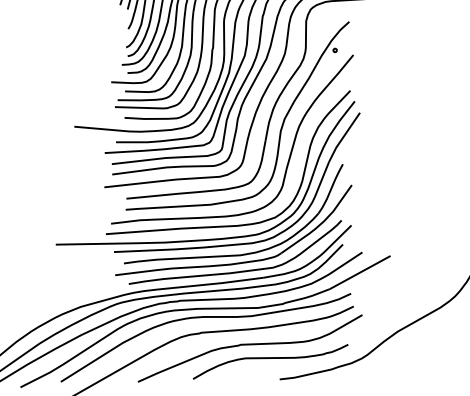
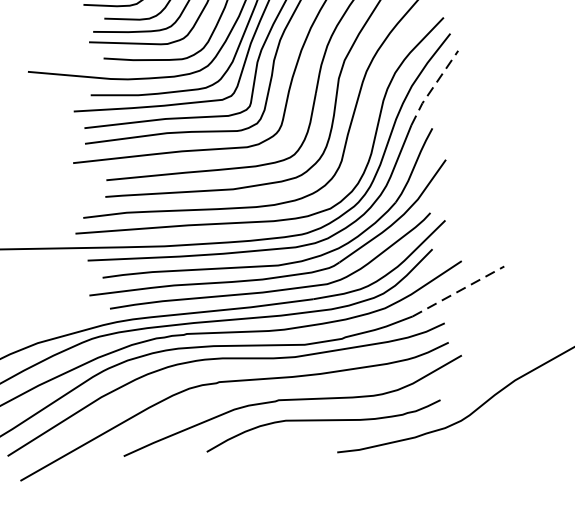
line: (343, 137) -> (433, 88), solid -> dashed
line: (360, 272) -> (458, 291), solid -> dashed

